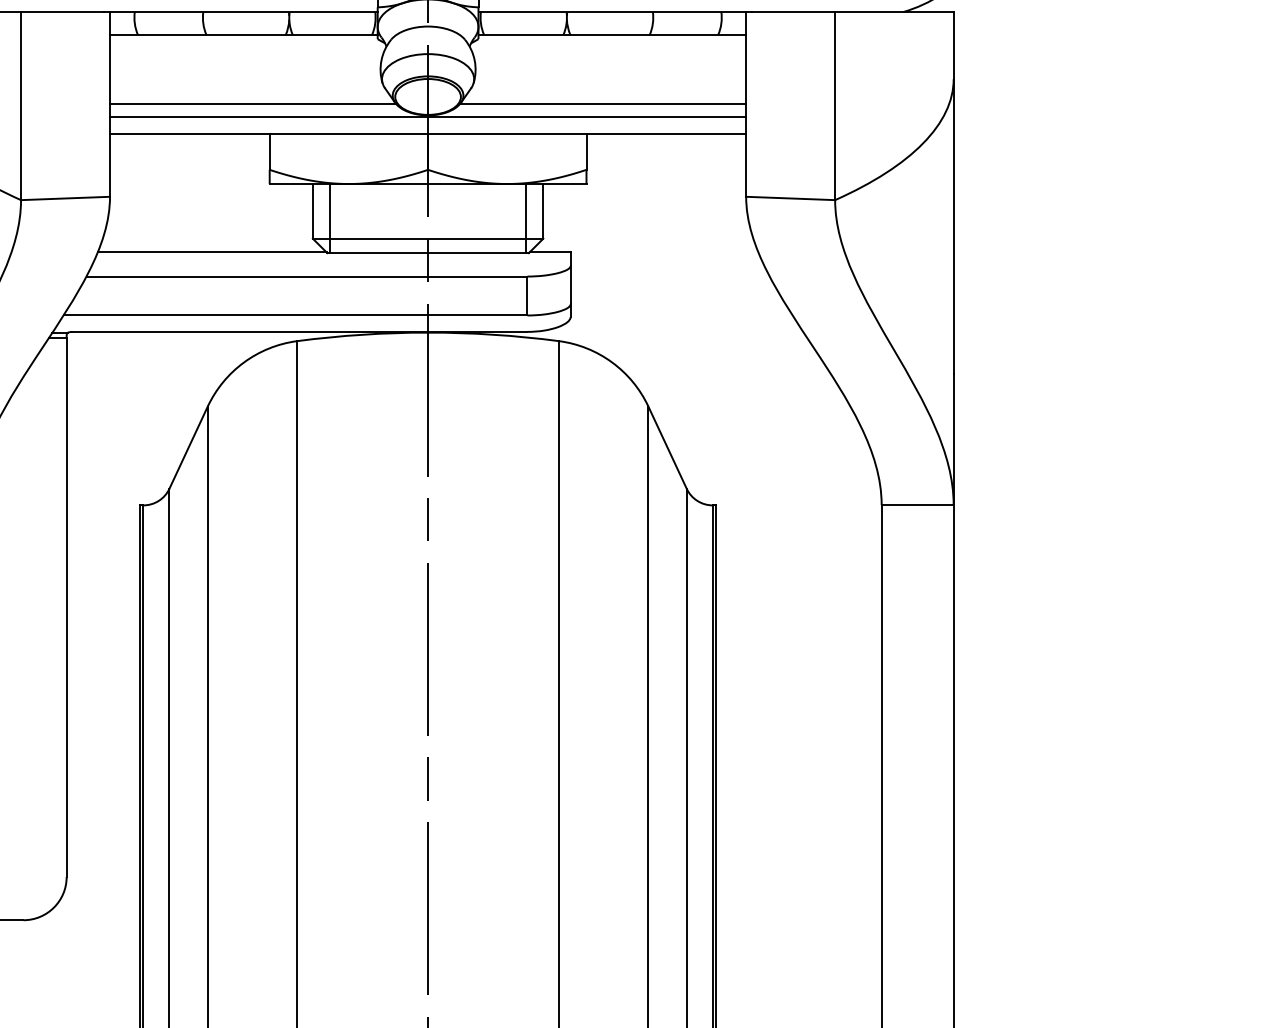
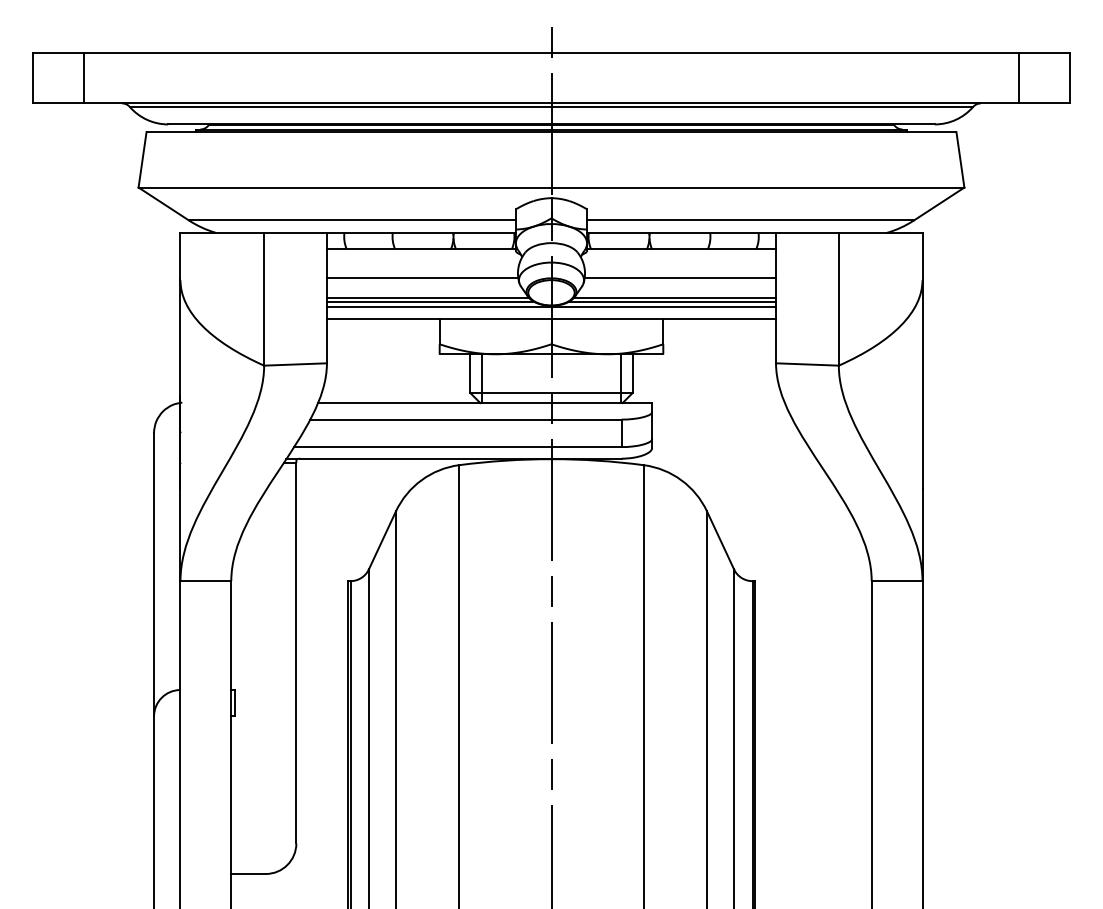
line: (245, 75) -> (422, 277), added
line: (610, 75) -> (680, 277), added
line: (255, 109) -> (429, 301), added
line: (599, 109) -> (672, 301), added

